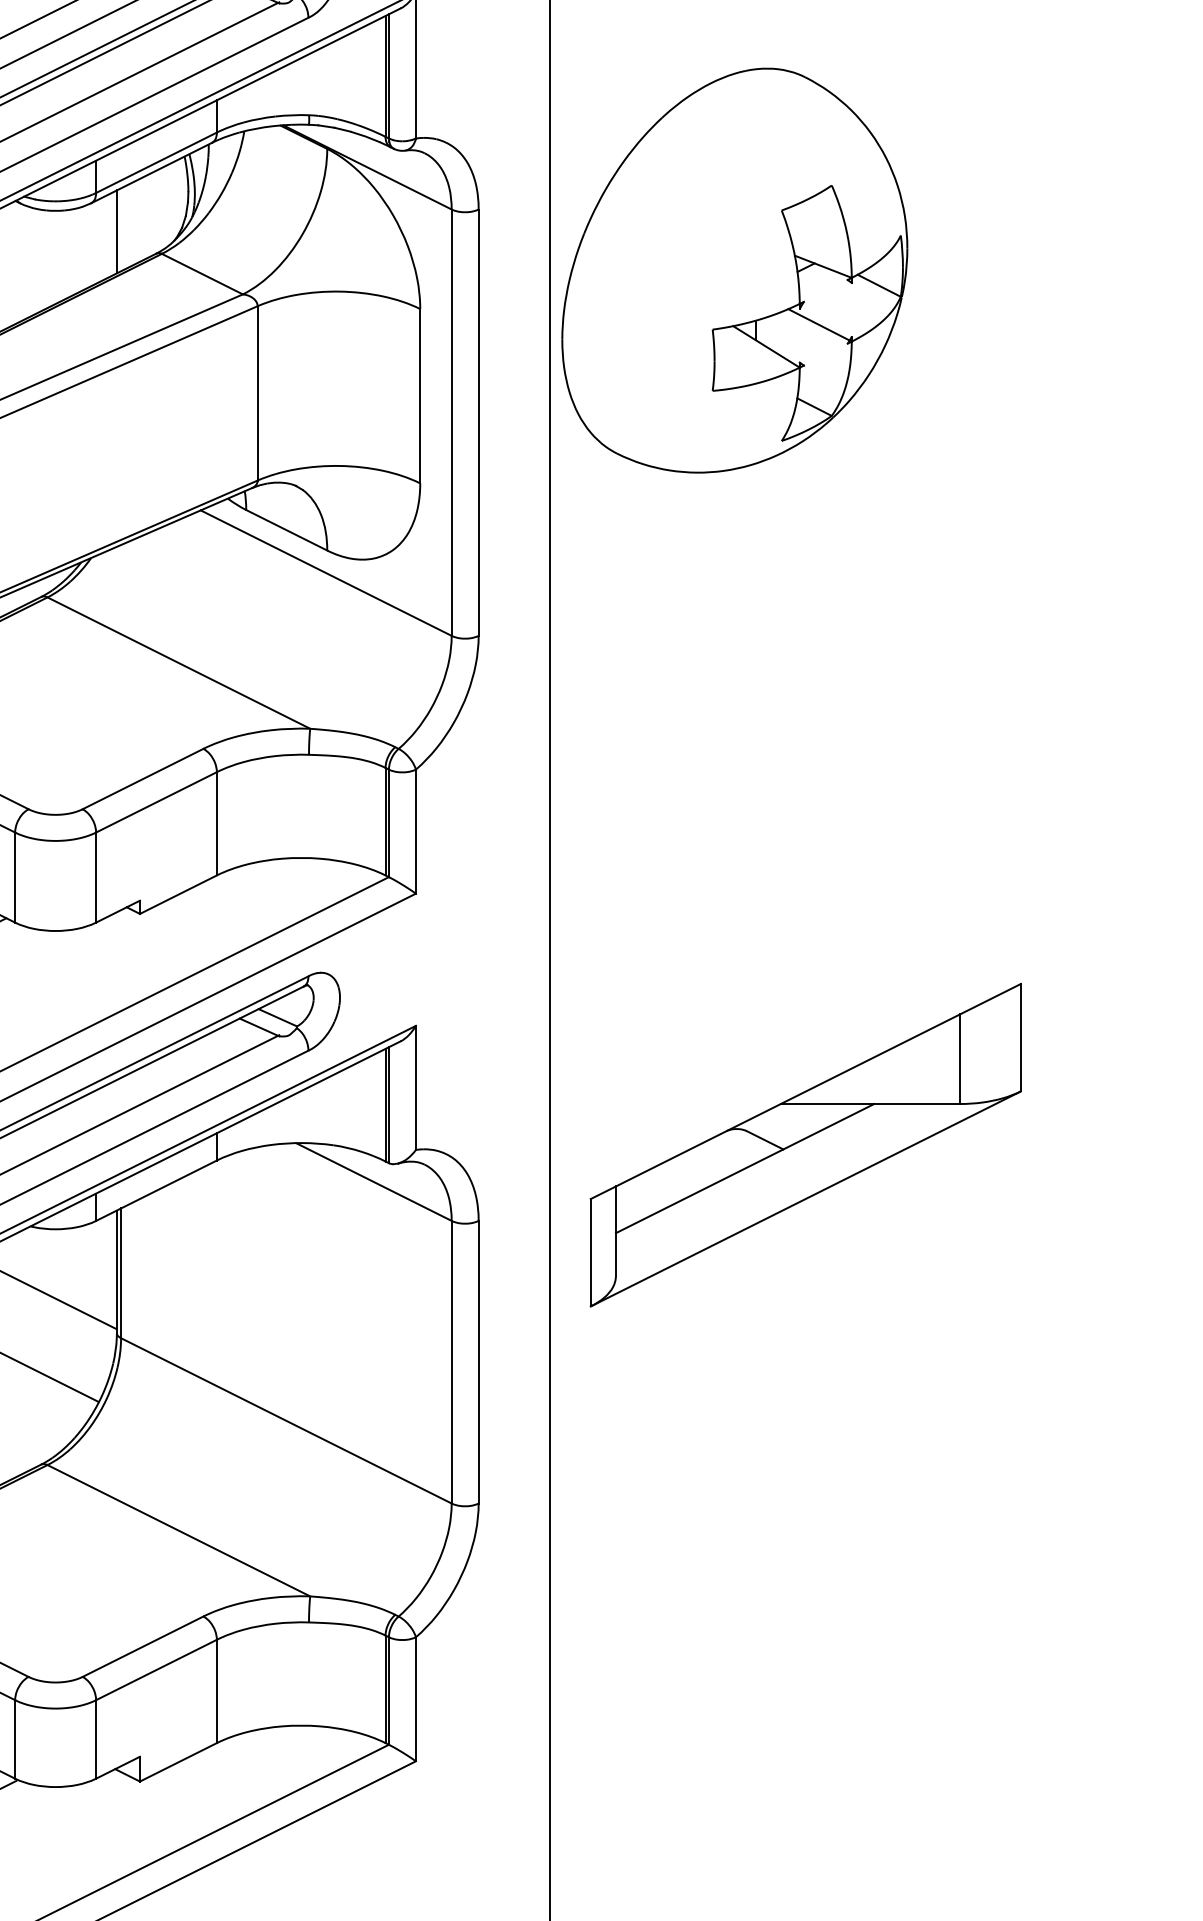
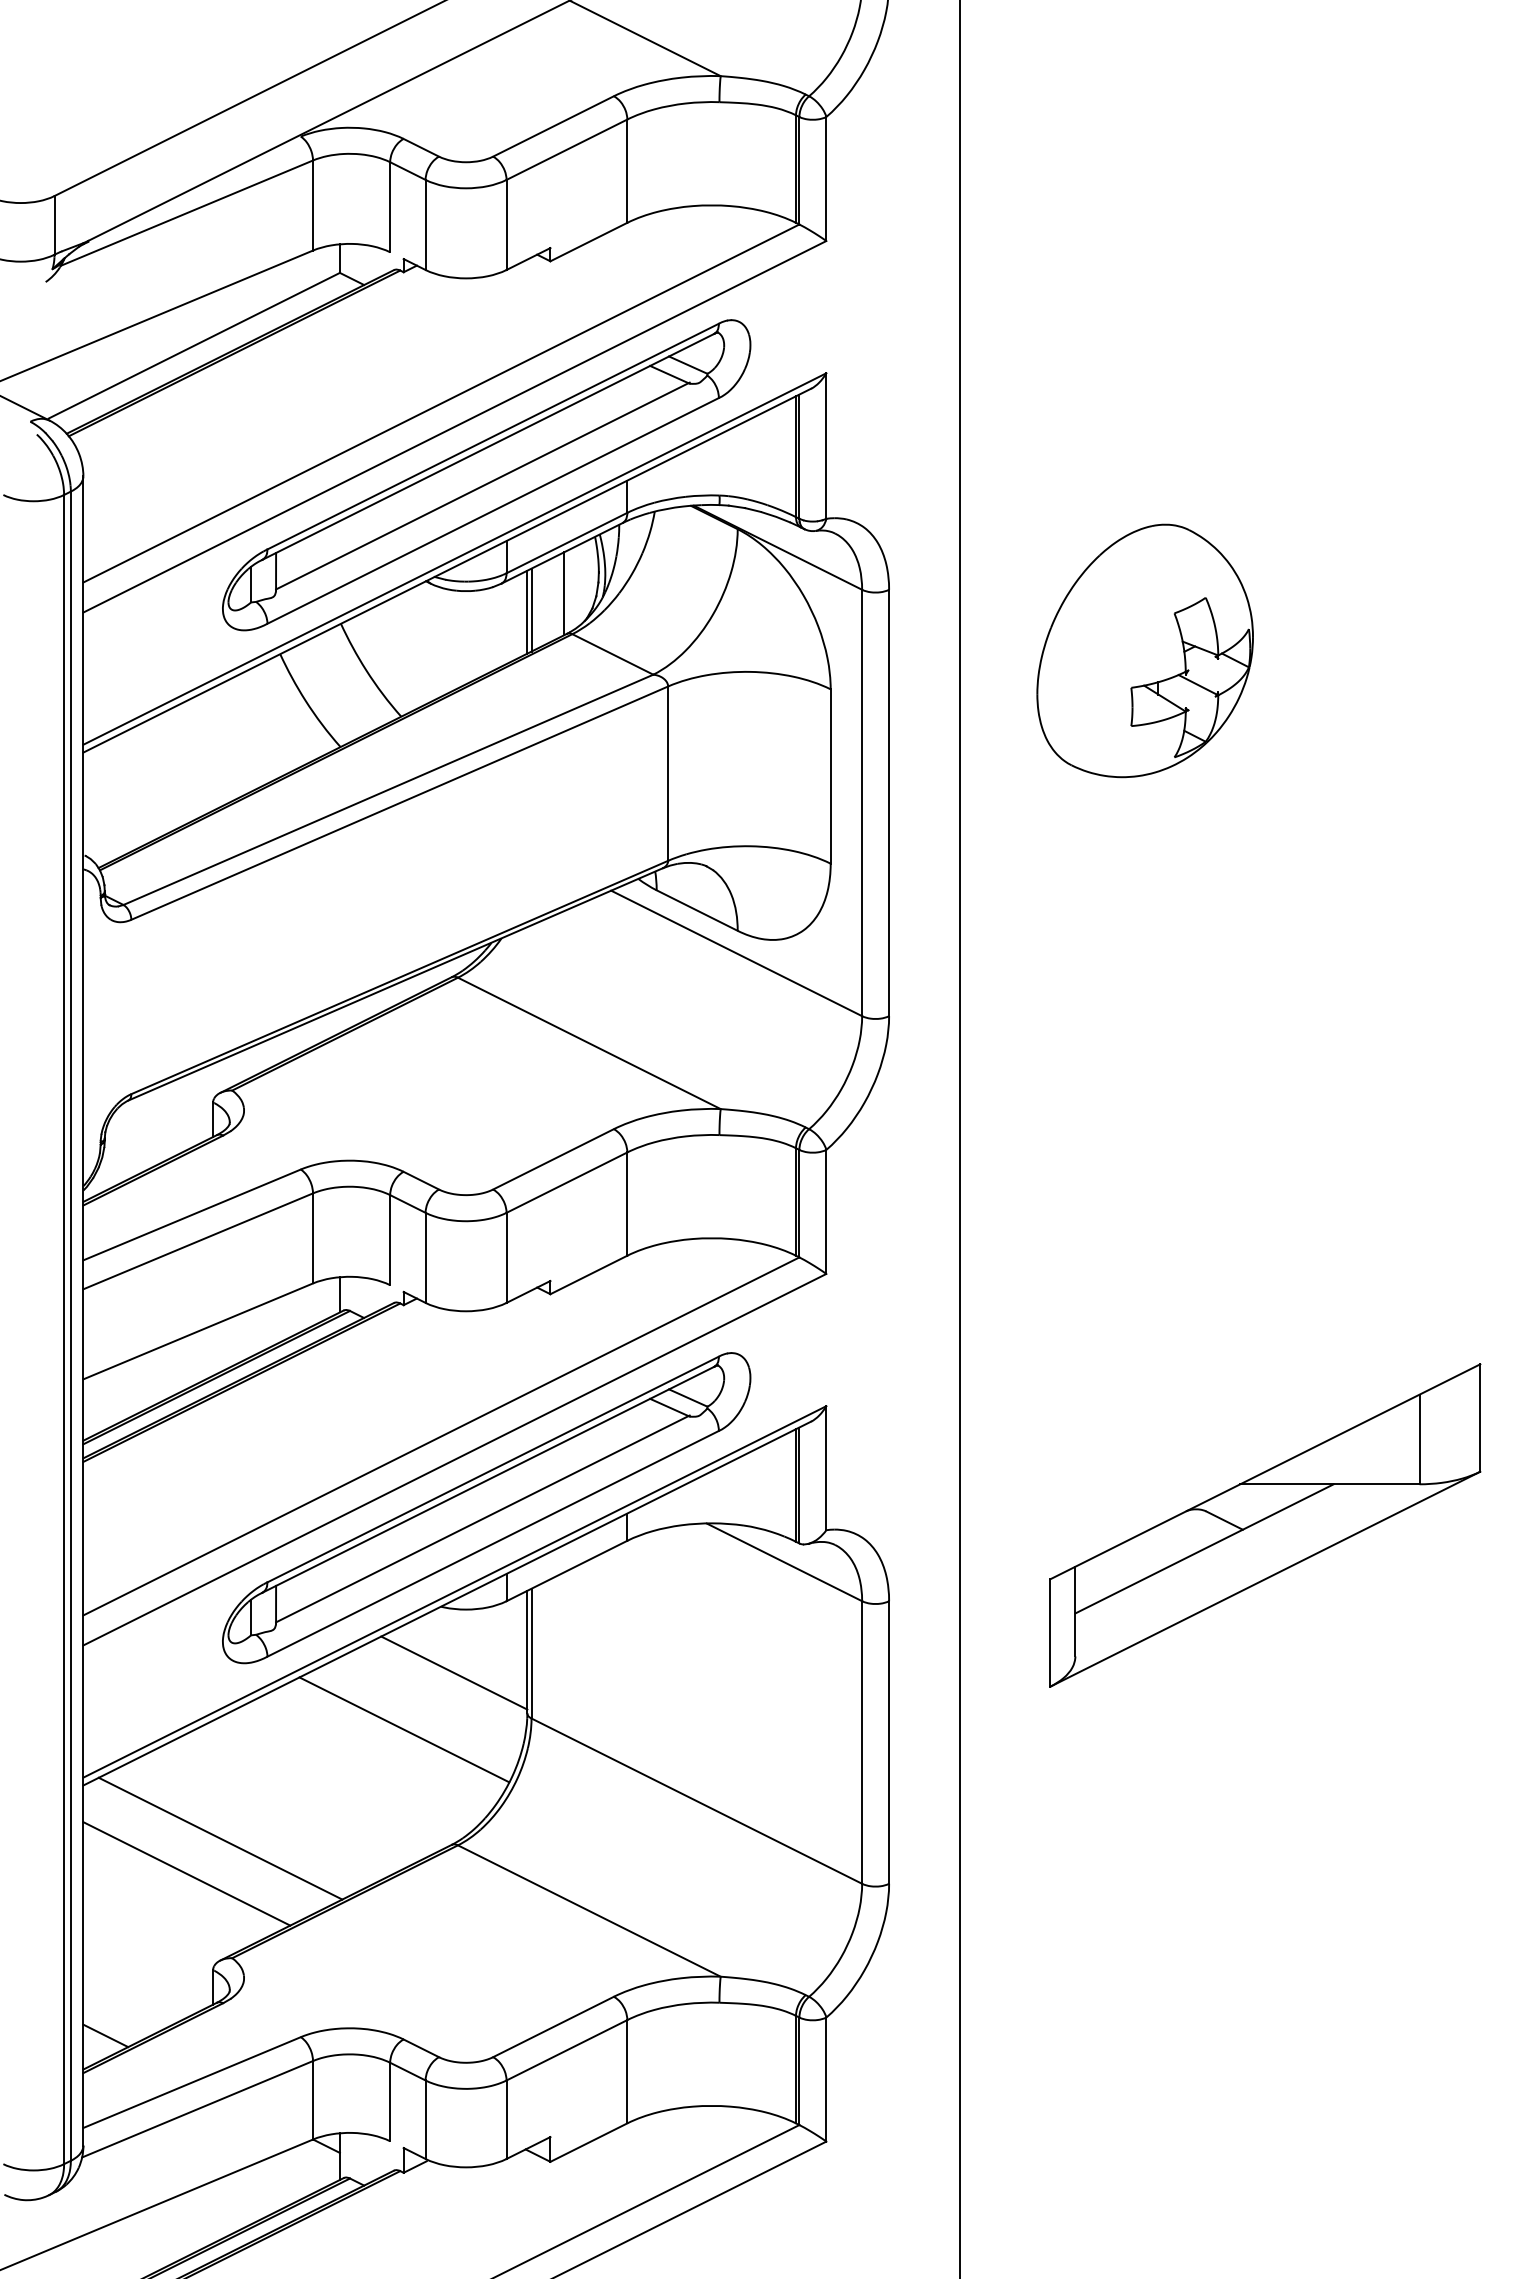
line: (153, 212) -> (563, 592), added
line: (121, 229) -> (531, 609), added
part: (734, 270) -> (1144, 650), size x0.62
part: (806, 1145) -> (1265, 1525), moved

